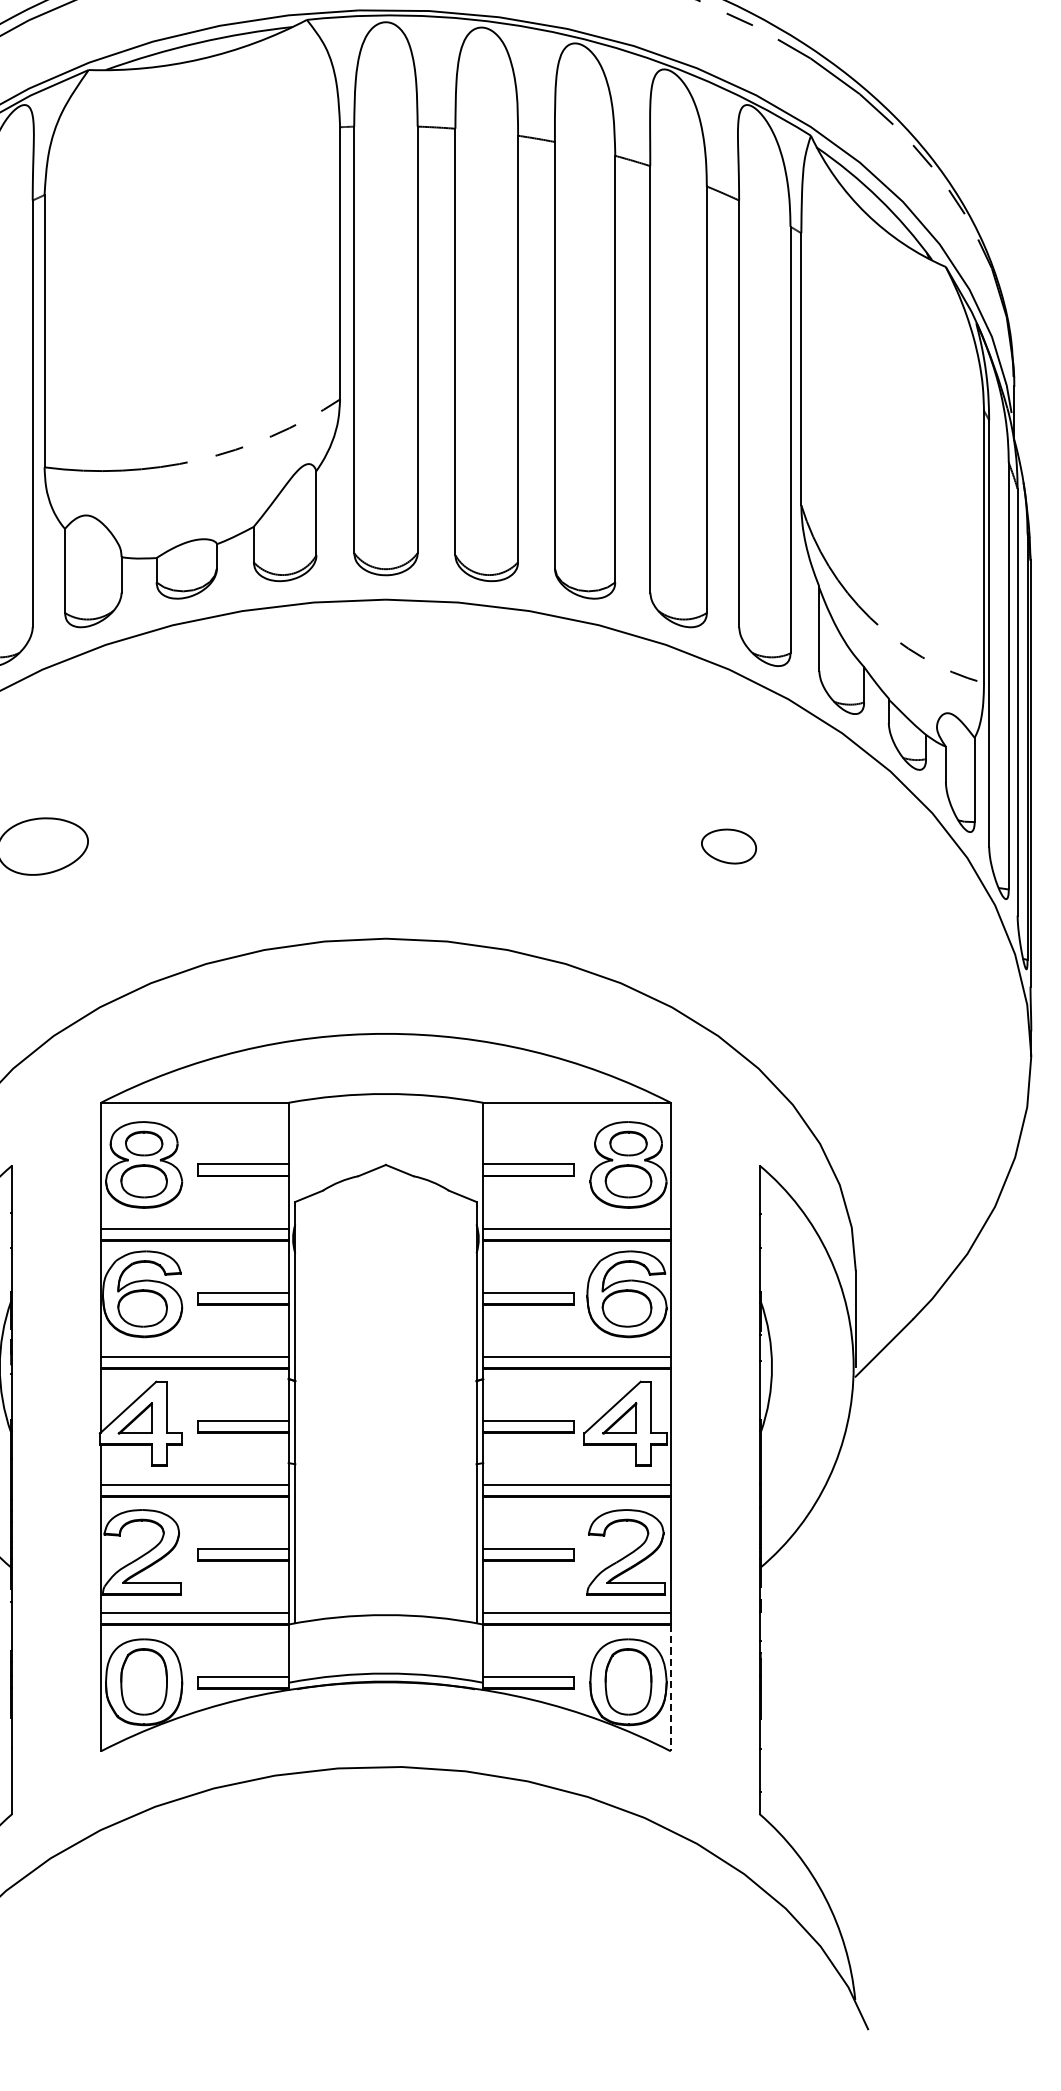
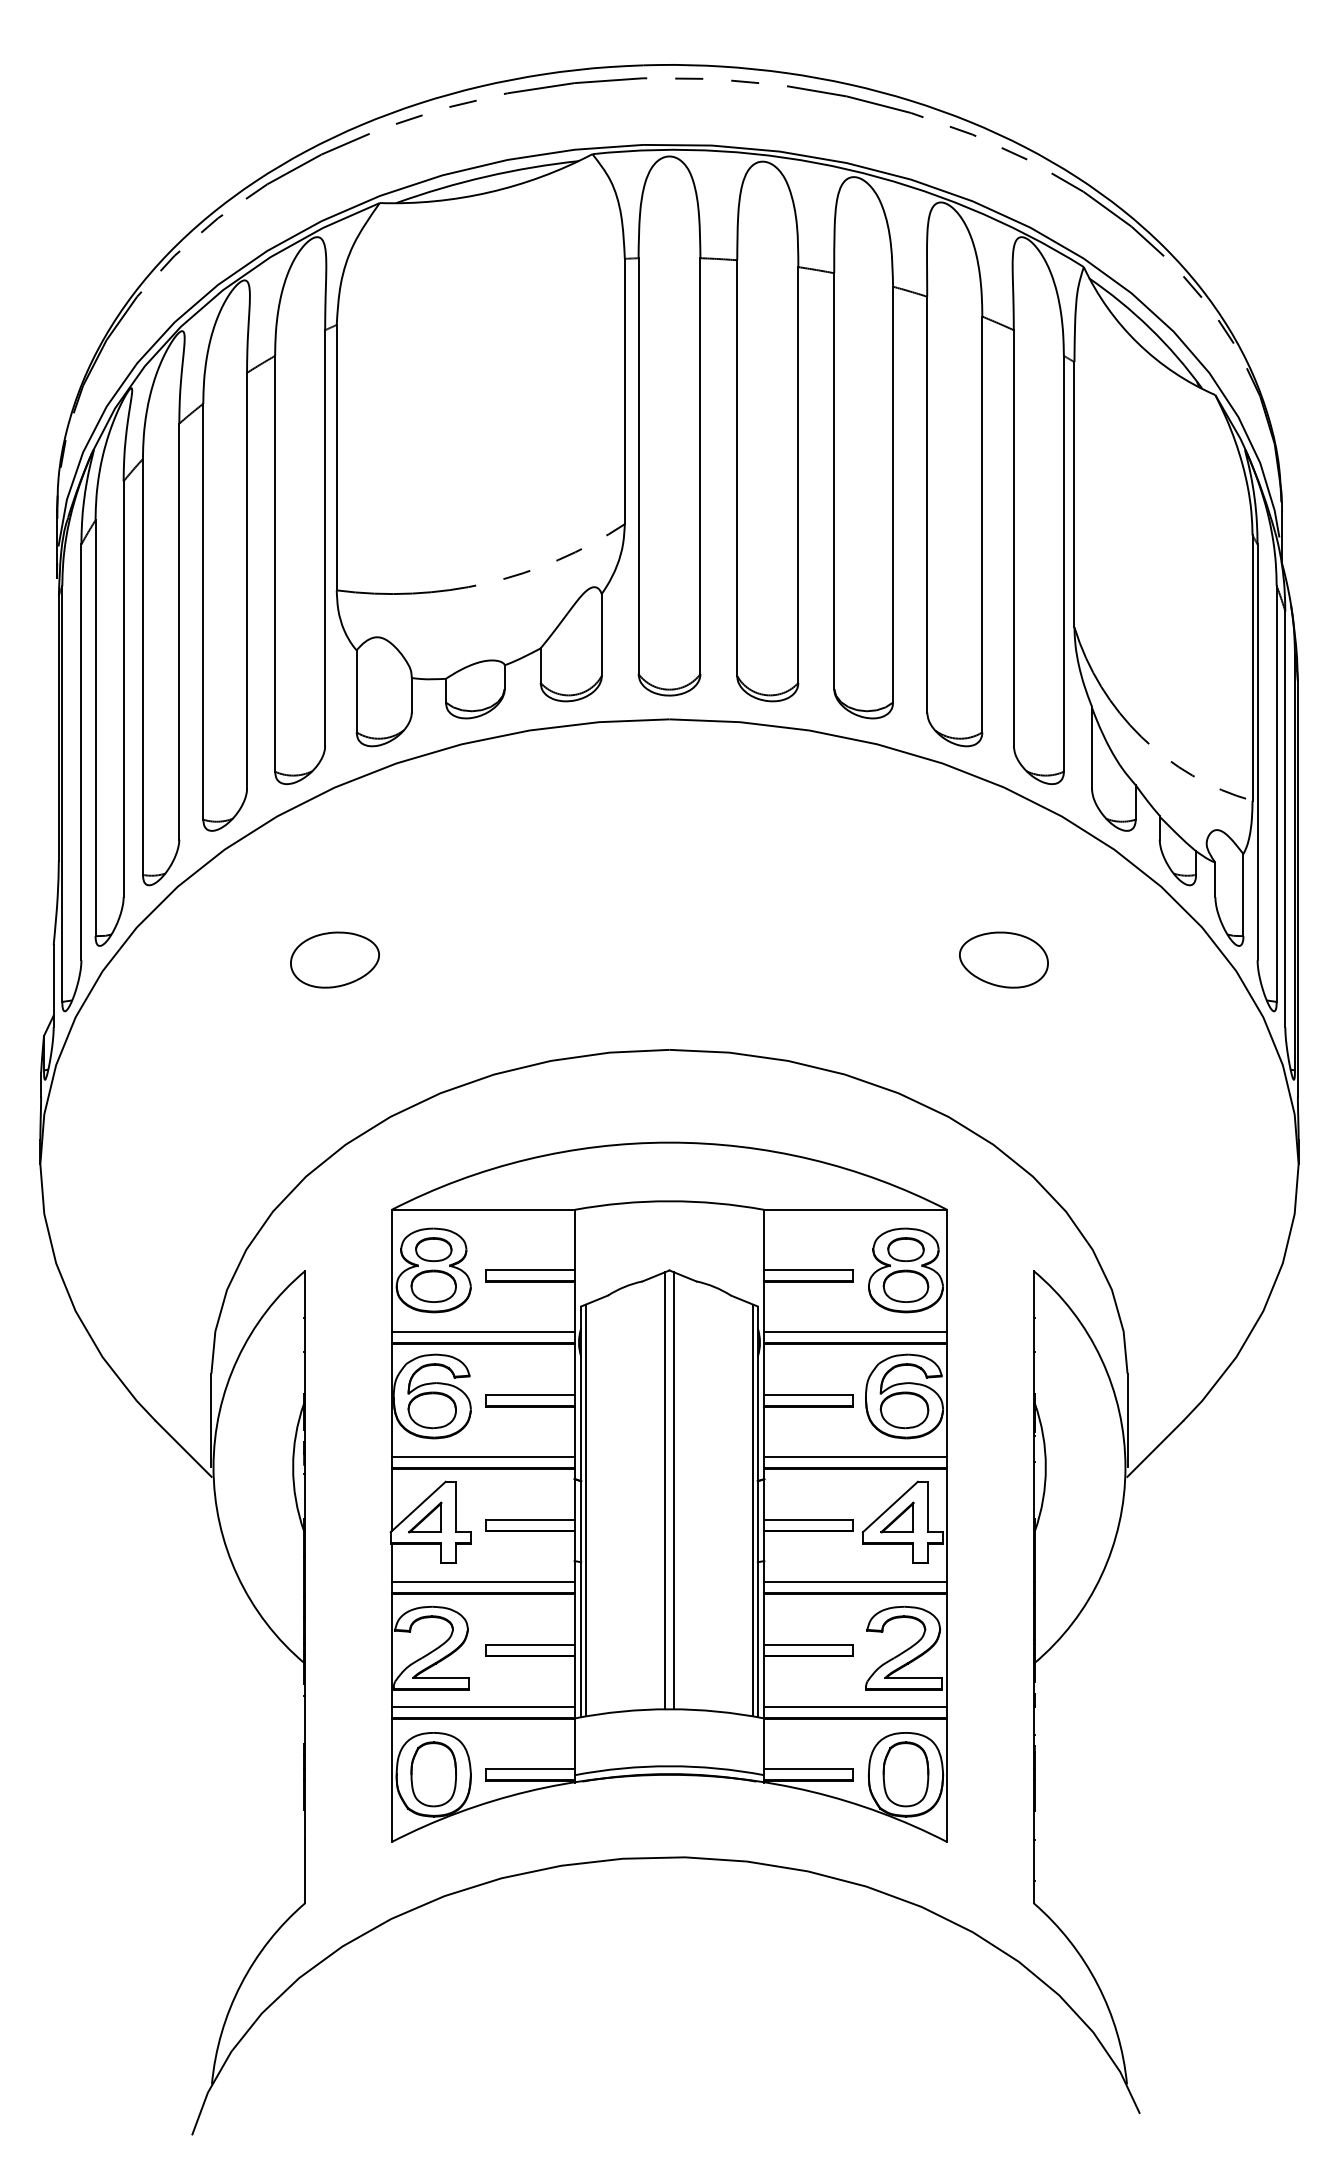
part: (728, 845) -> (1003, 959), size x1.67
line: (380, 1390) -> (664, 1490), added
line: (391, 1390) -> (674, 1490), added
line: (299, 1411) -> (585, 1510), added
line: (472, 1411) -> (753, 1510), added
line: (671, 1688) -> (947, 1780), dashed -> solid

